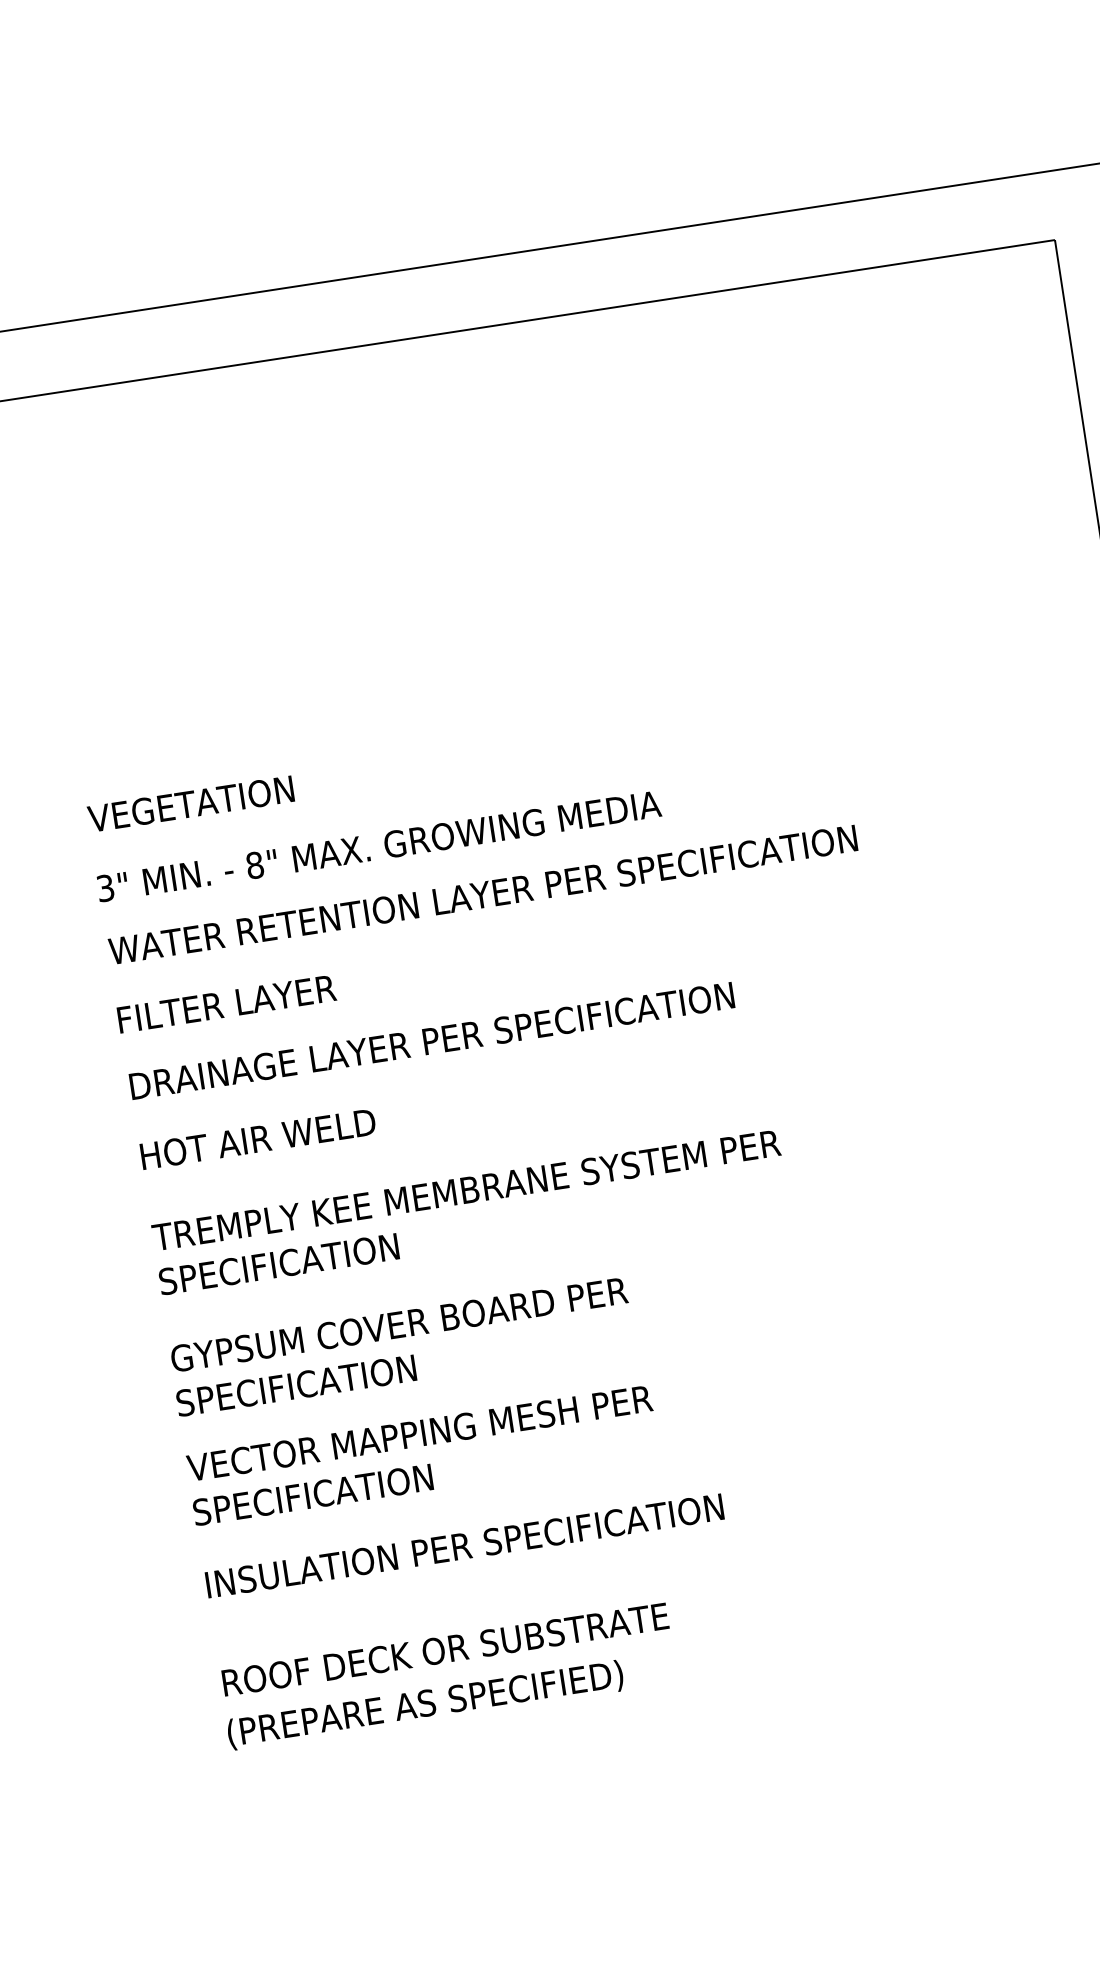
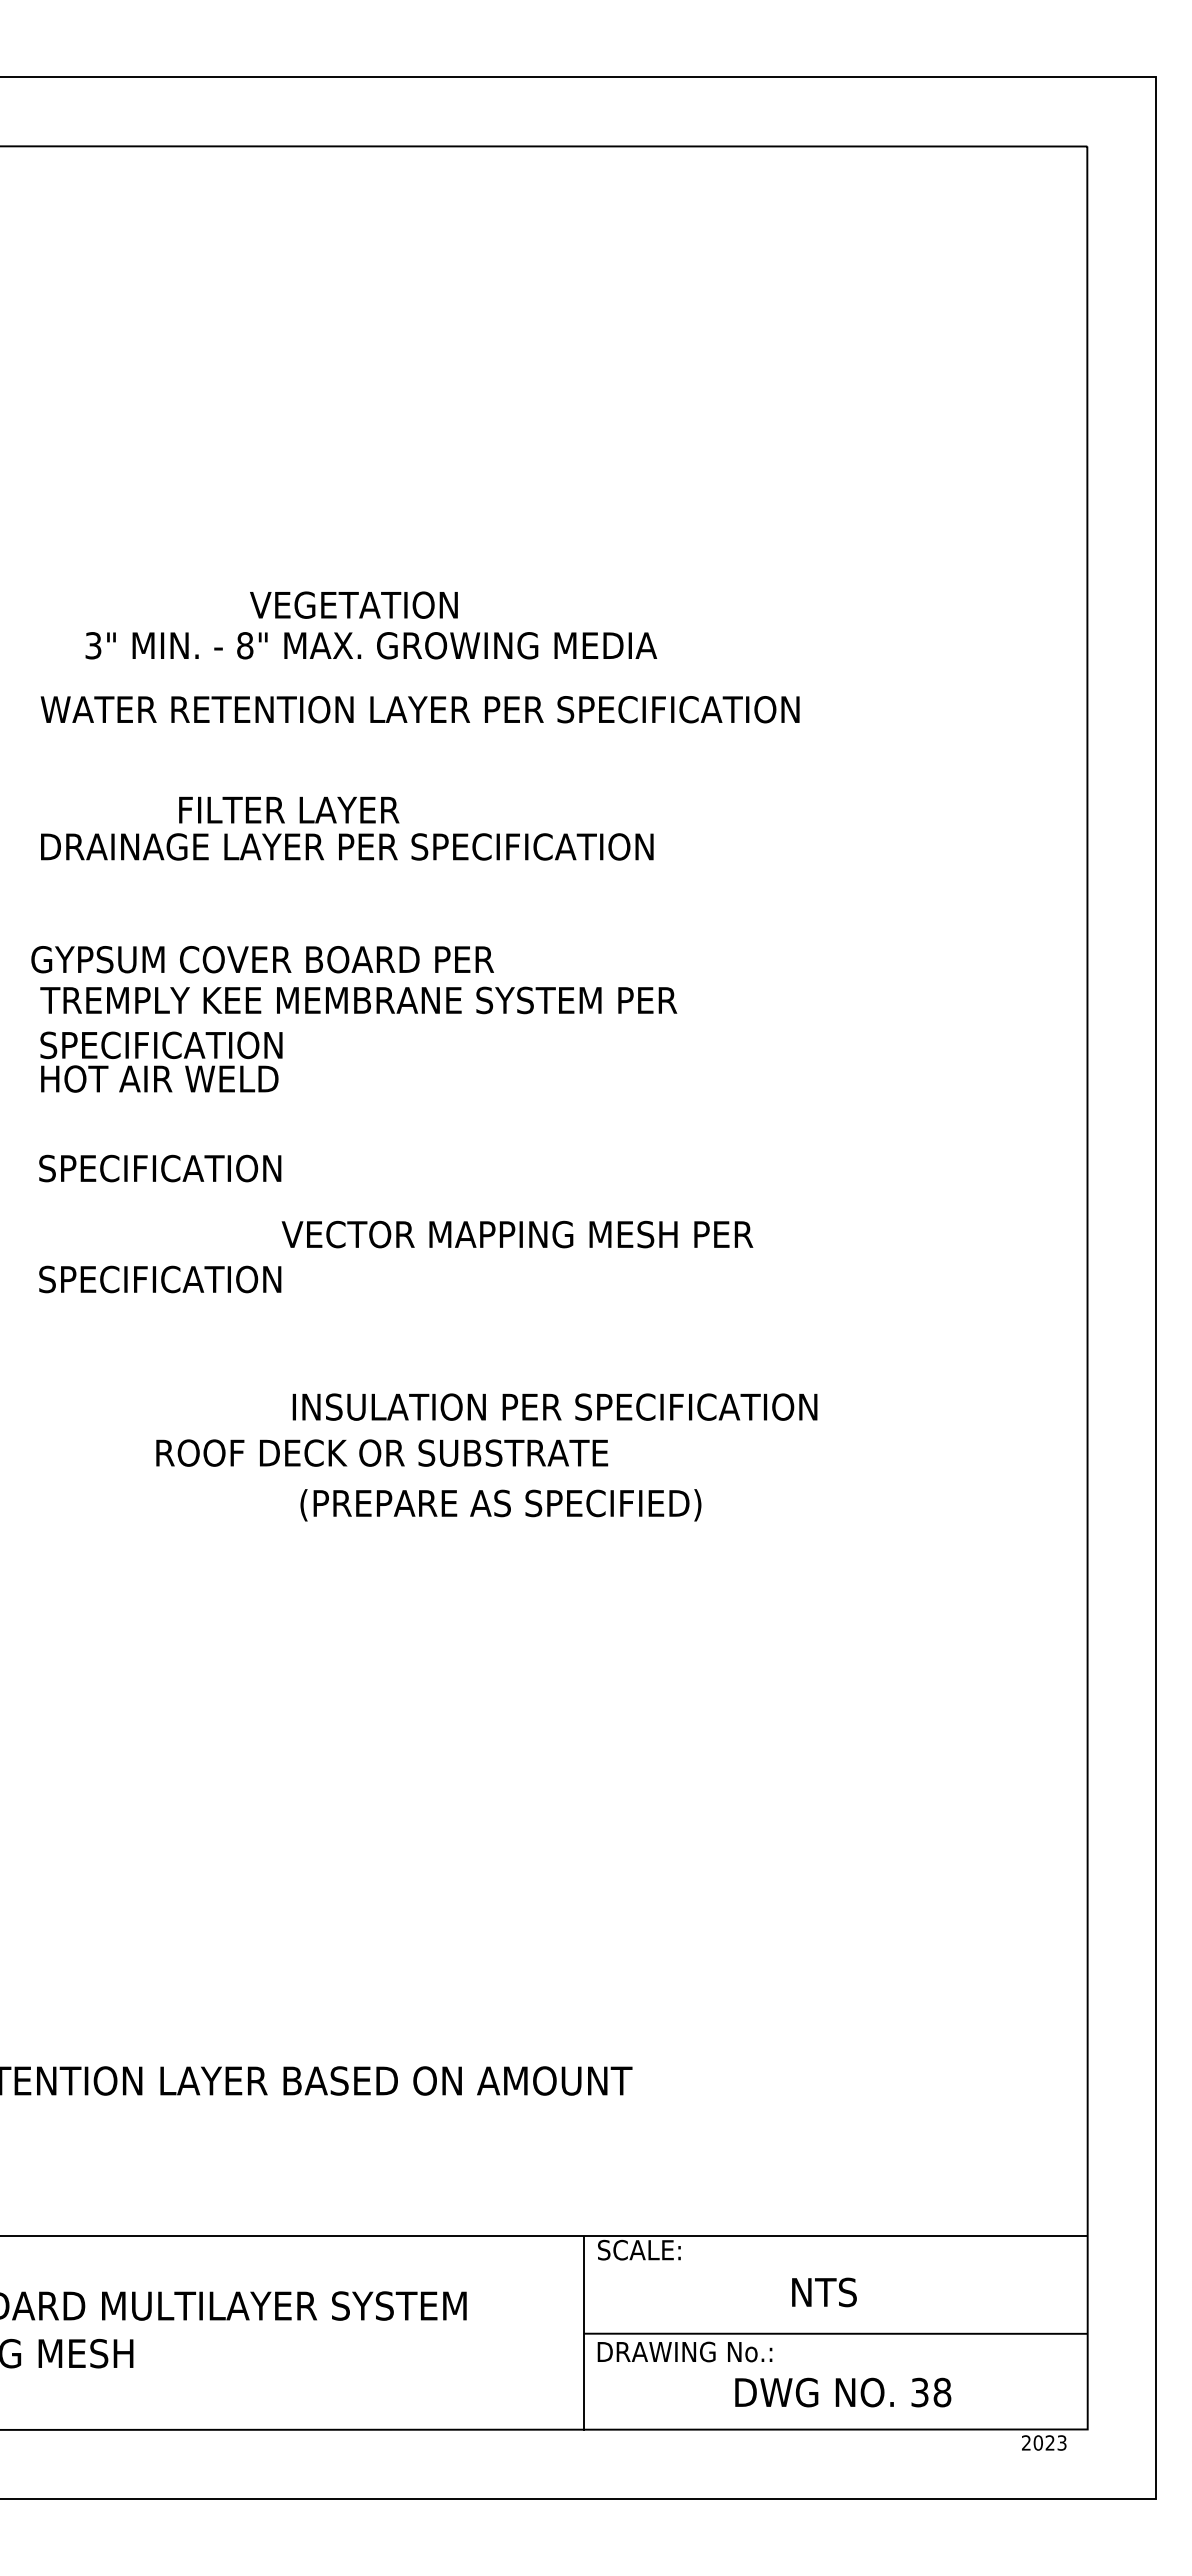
text: (190, 803) -> (353, 604), moved
text: (379, 846) -> (371, 645), moved
text: (227, 1003) -> (289, 809), moved
text: (257, 1138) -> (159, 1078), moved
text: (399, 1324) -> (262, 959), moved
text: (419, 1433) -> (517, 1234), moved
text: (464, 1545) -> (554, 1406), moved
text: (445, 1648) -> (382, 1452), moved
text: (425, 1705) -> (500, 1505), moved

